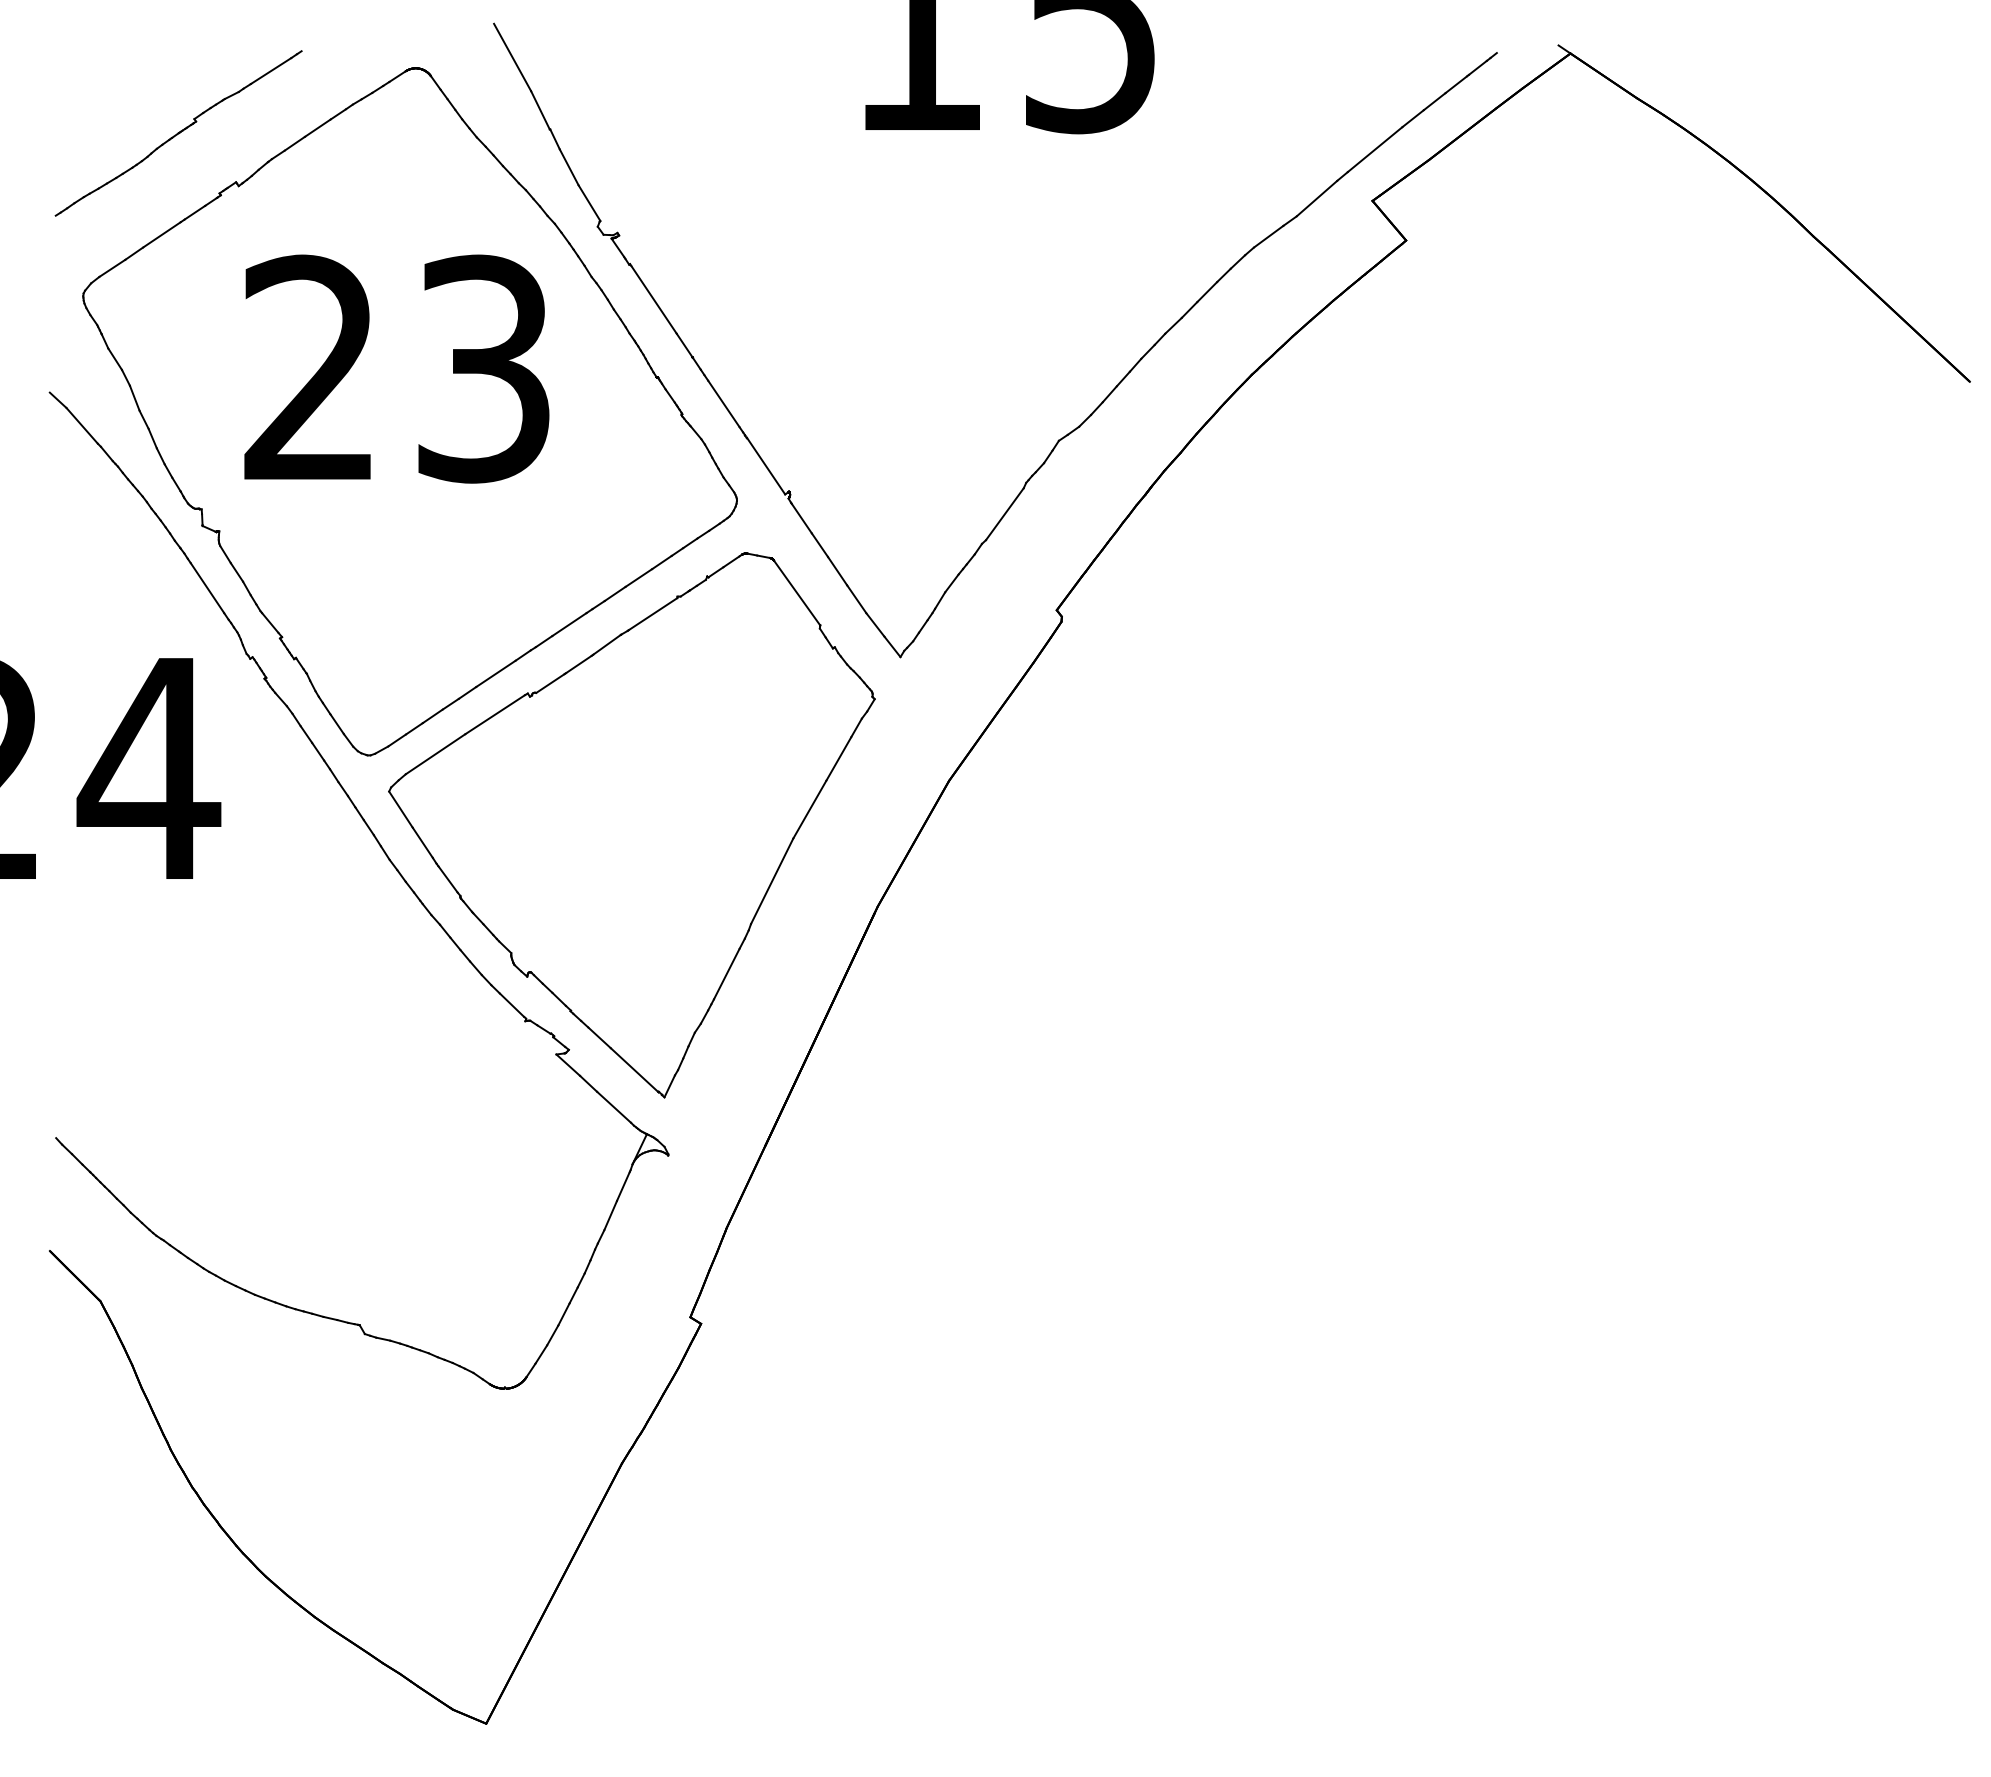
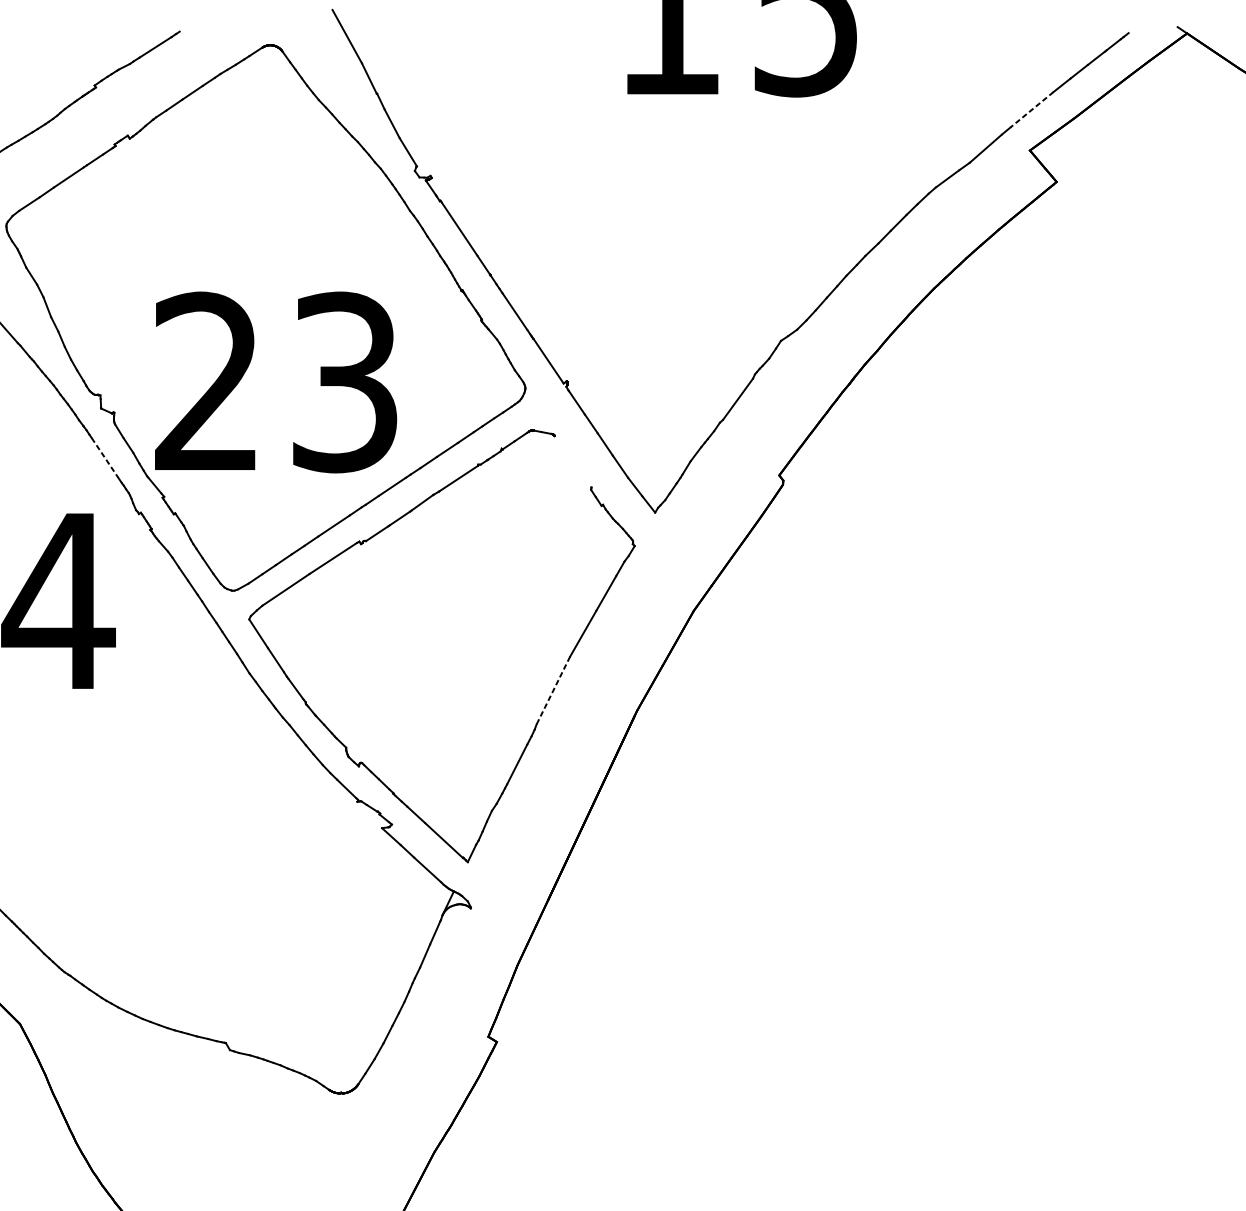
line: (1374, 149) -> (1031, 109), solid -> dashed
text: (396, 368) -> (275, 381), moved
line: (207, 588) -> (105, 458), solid -> dashed
line: (797, 592) -> (573, 461), removed
line: (772, 881) -> (553, 690), solid -> dashed

